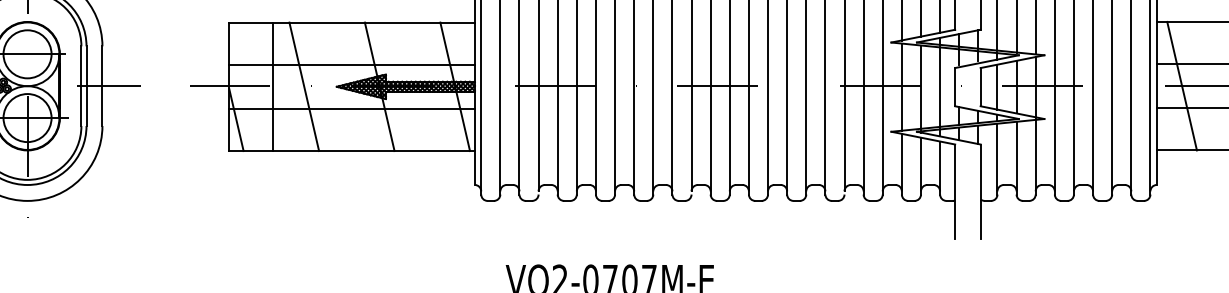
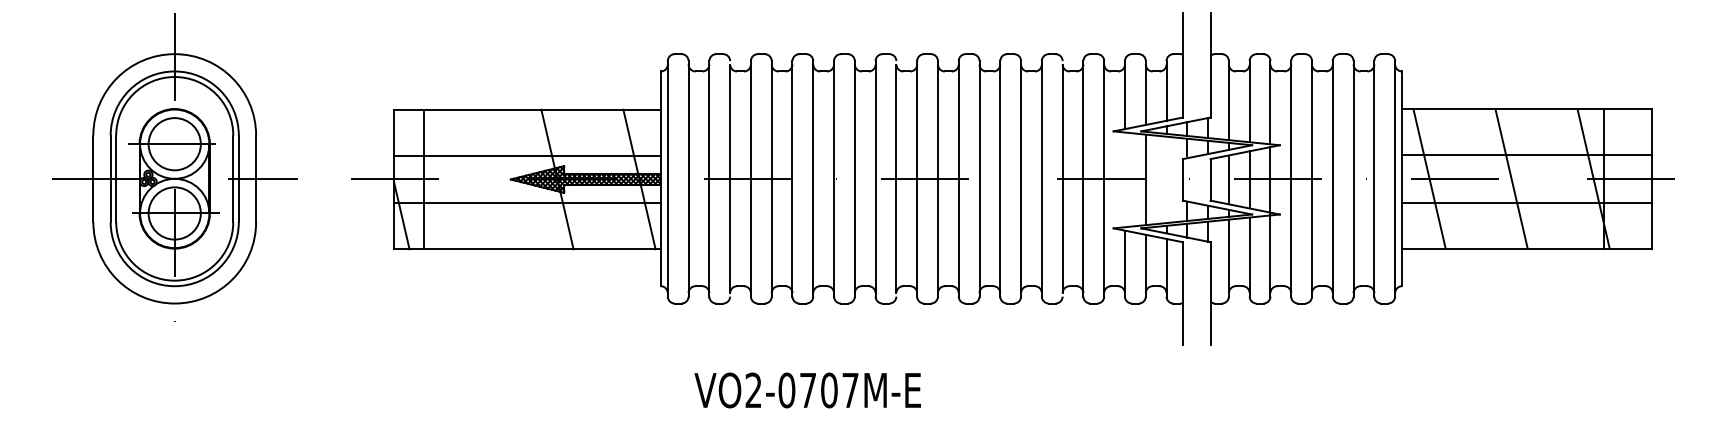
line: (273, 86) -> (423, 179), moved
line: (304, 86) -> (475, 179), removed
line: (901, 86) -> (1124, 179), removed
line: (940, 86) -> (1166, 179), removed

